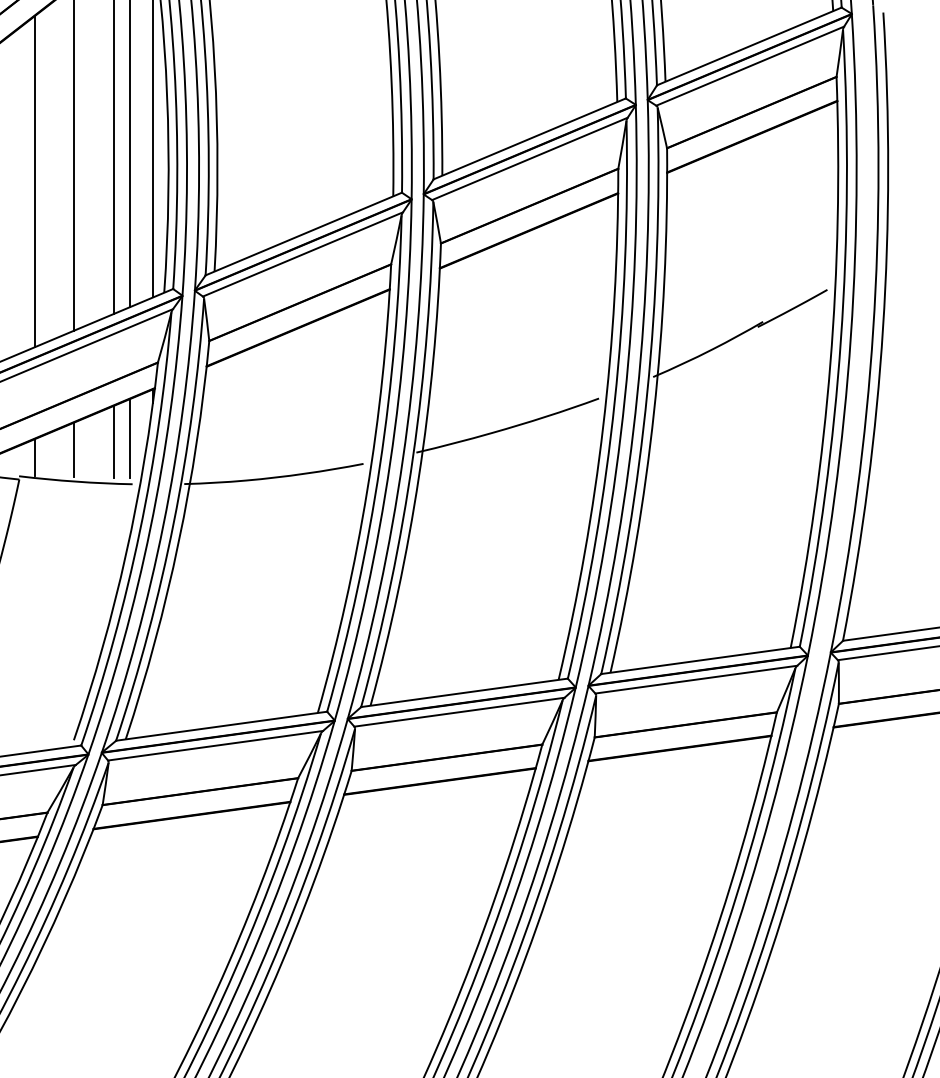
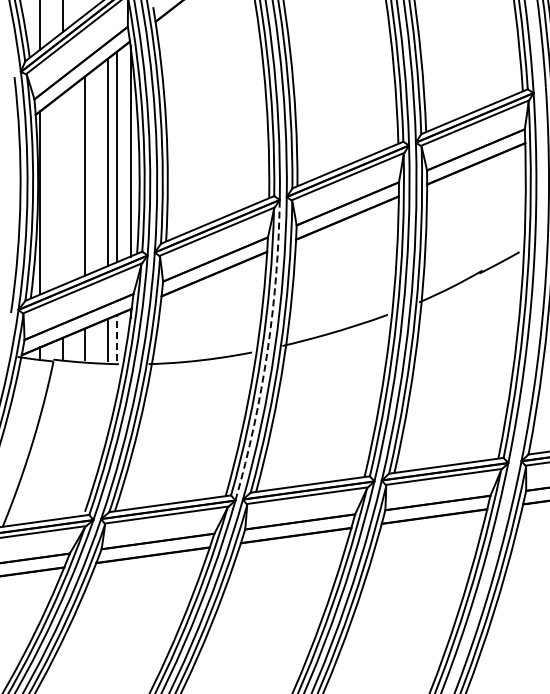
line: (34, 181) -> (62, 189), removed
line: (130, 439) -> (117, 338), solid -> dashed
arc: (390, 462) -> (267, 351), solid -> dashed

